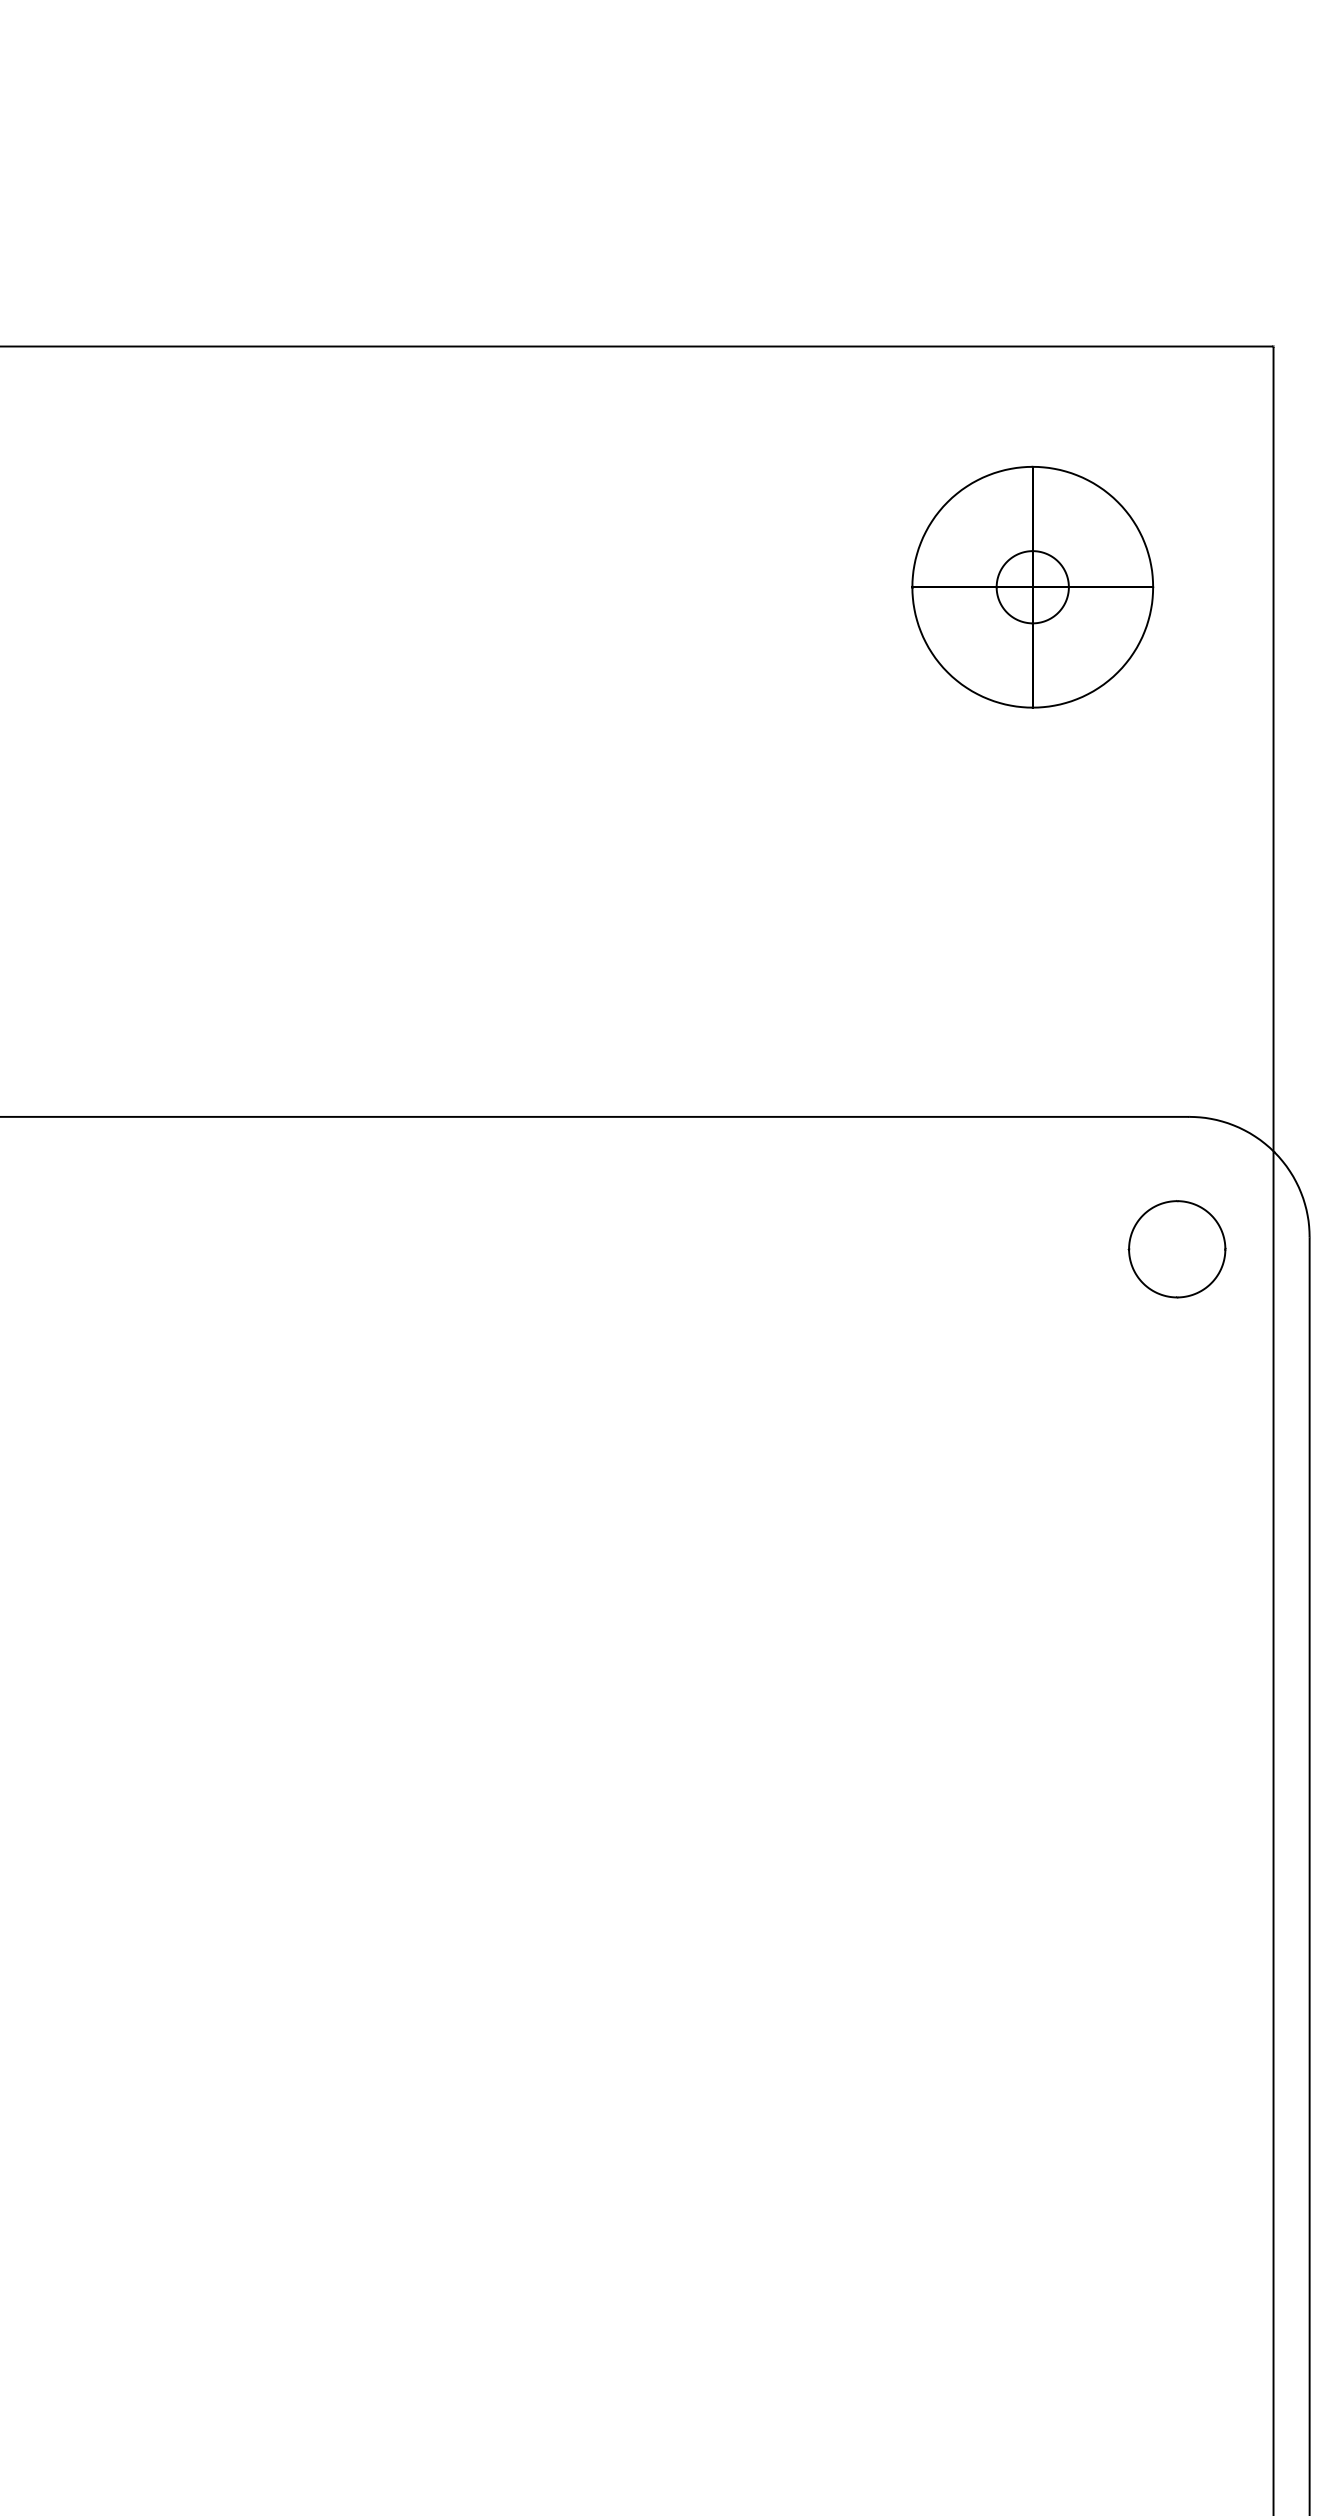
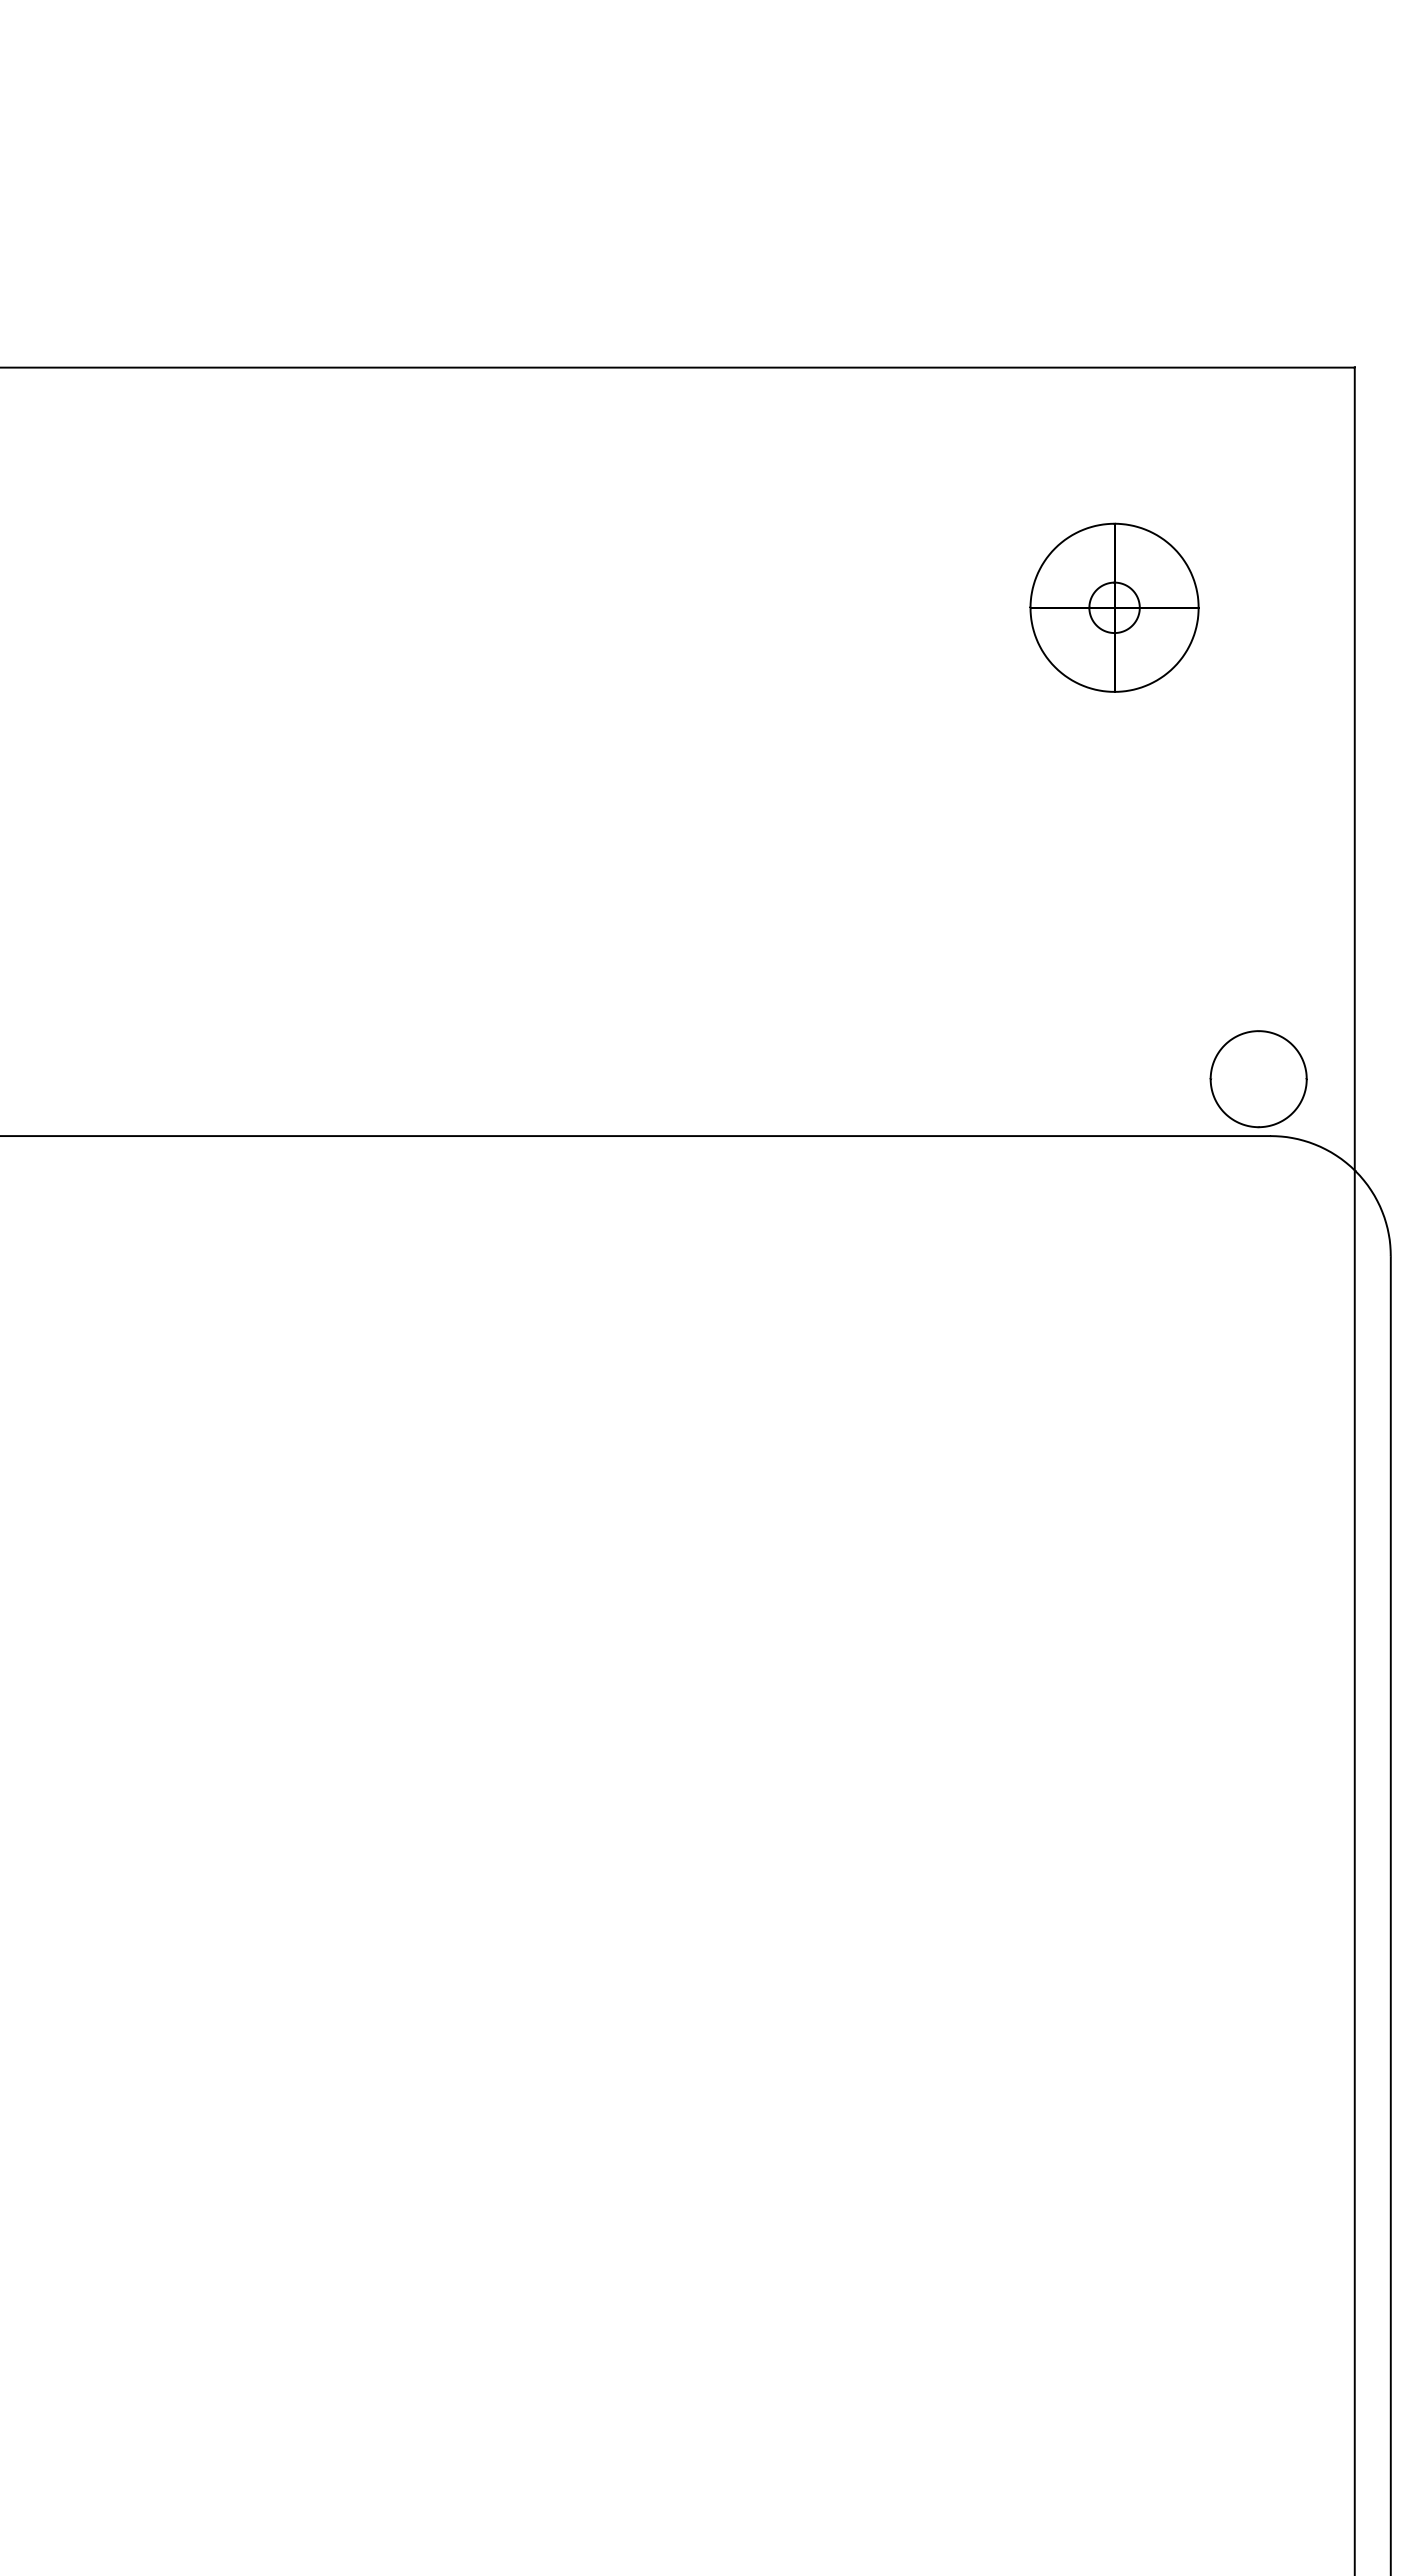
part: (1032, 586) -> (1114, 607), size x0.7
part: (1177, 1249) -> (1258, 1079), moved

